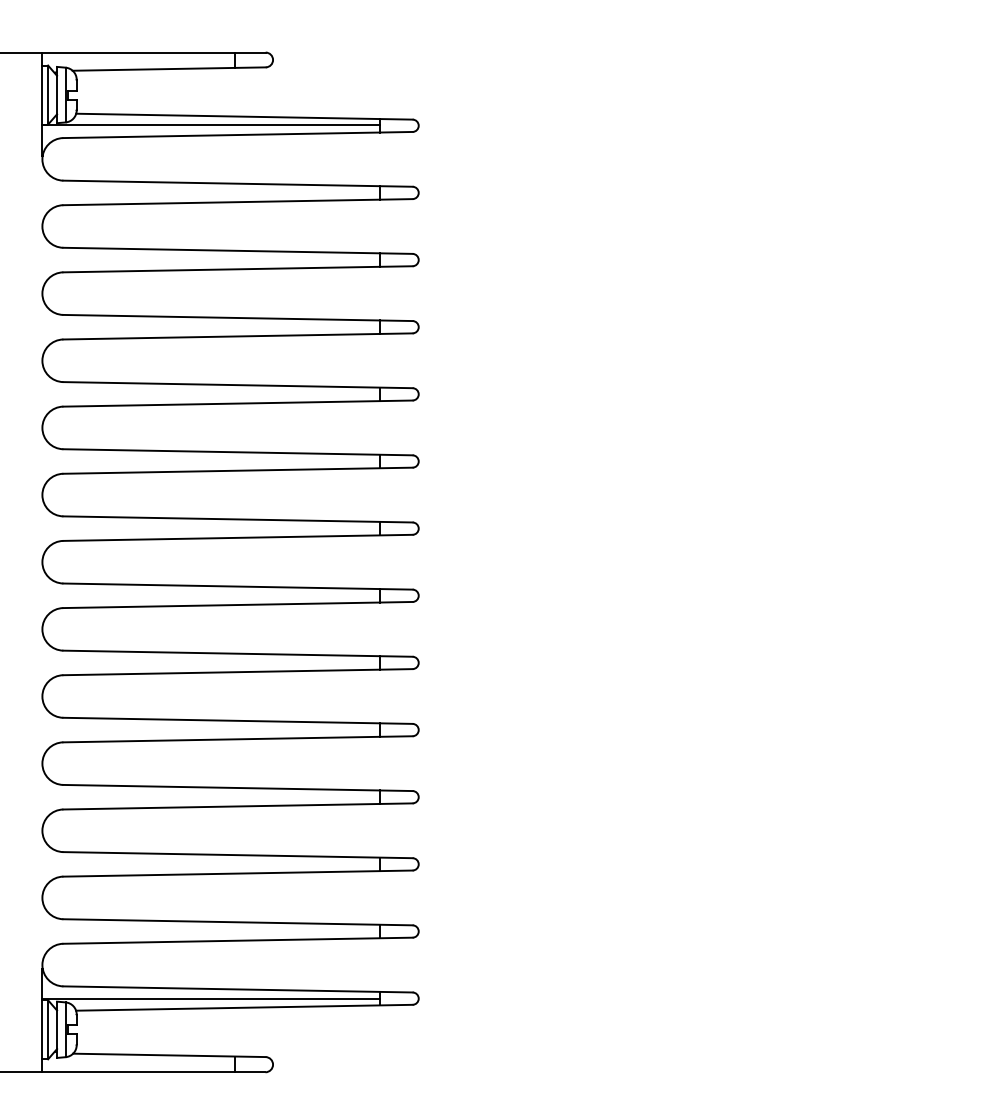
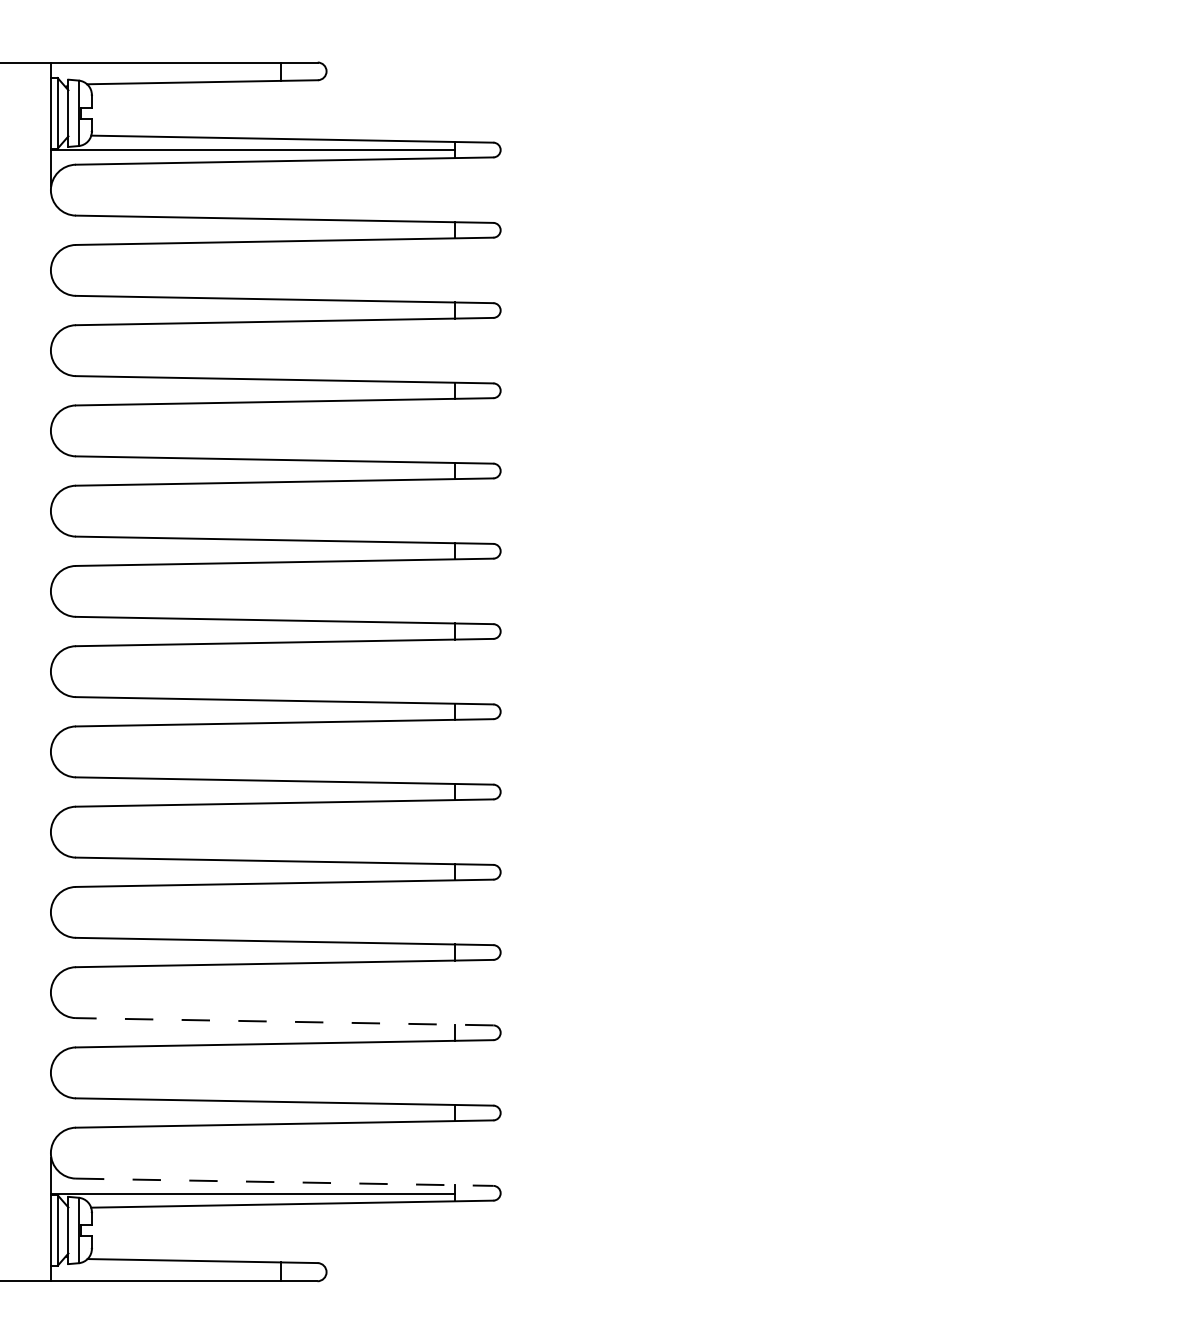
line: (237, 854) -> (284, 1021), solid -> dashed
line: (237, 989) -> (284, 1182), solid -> dashed

